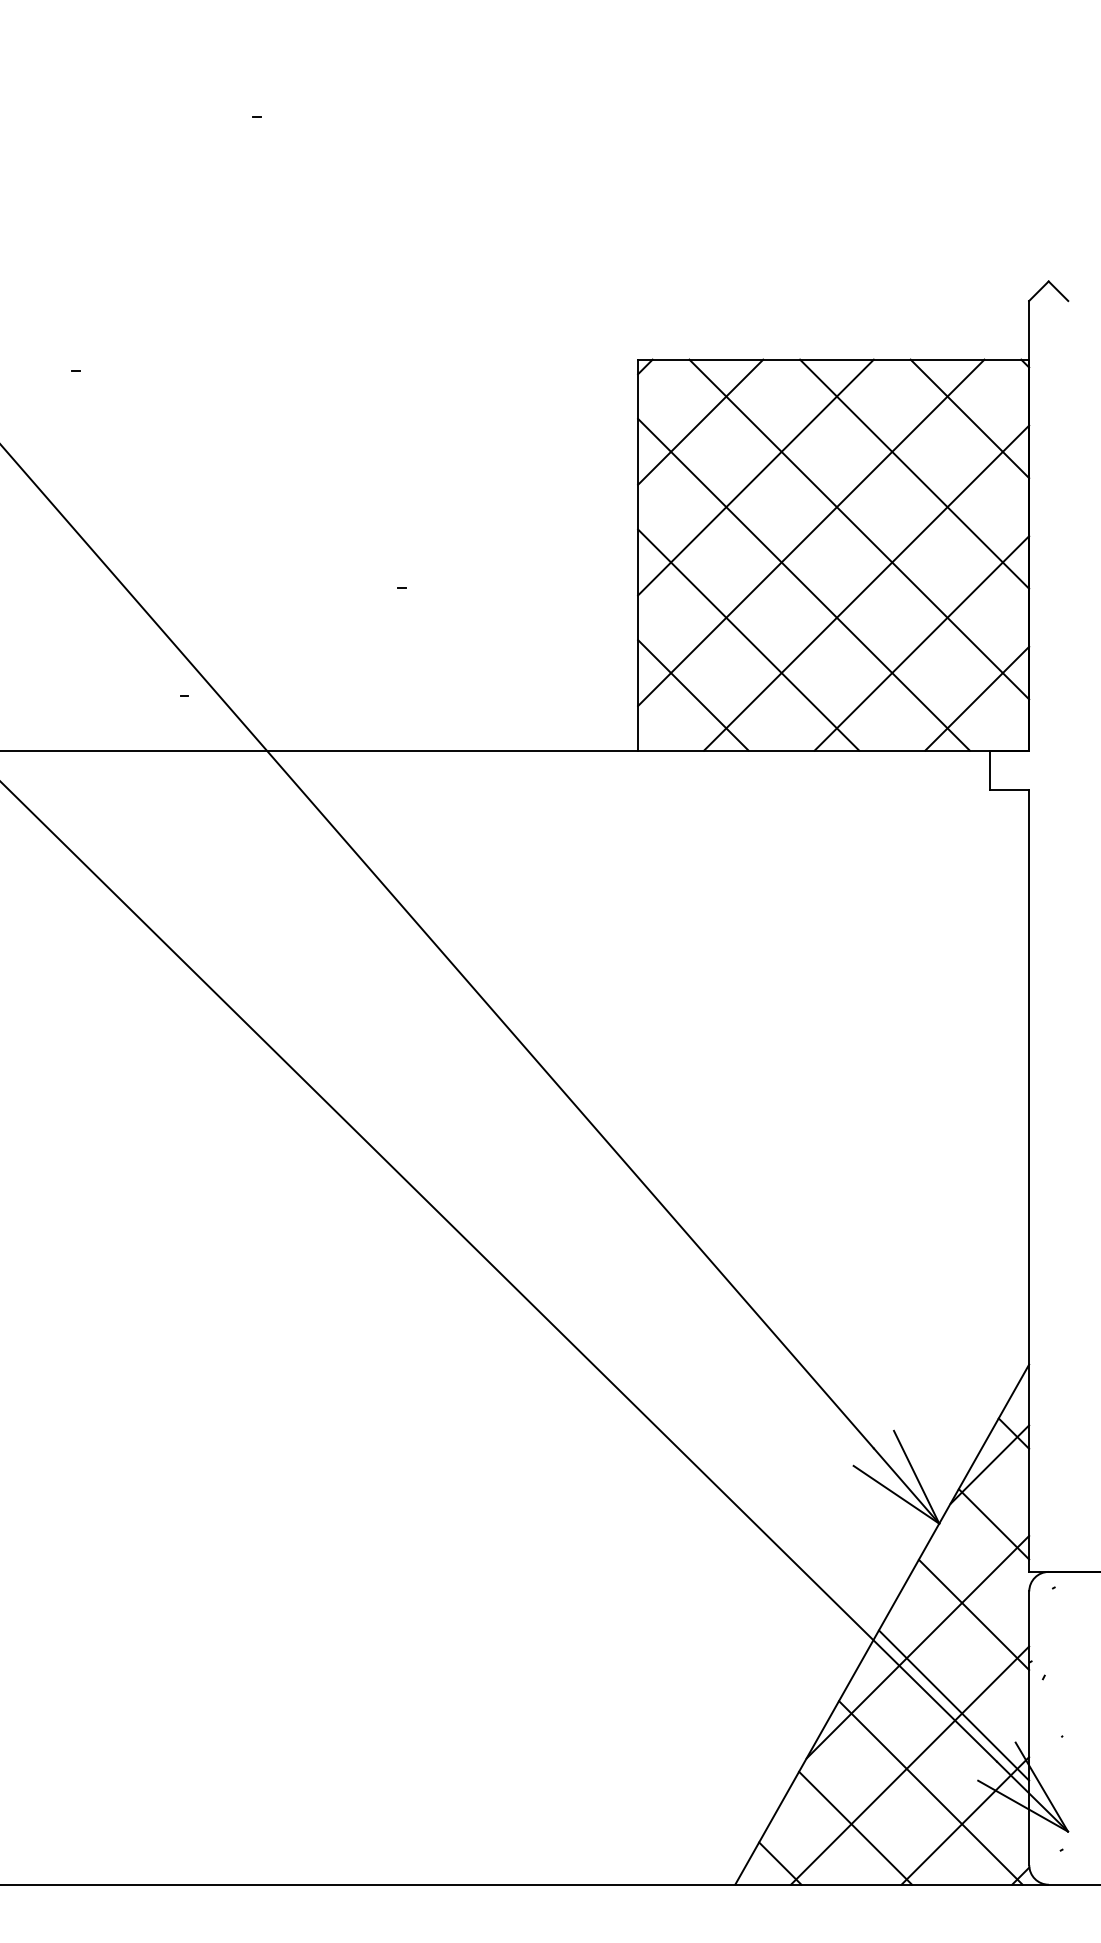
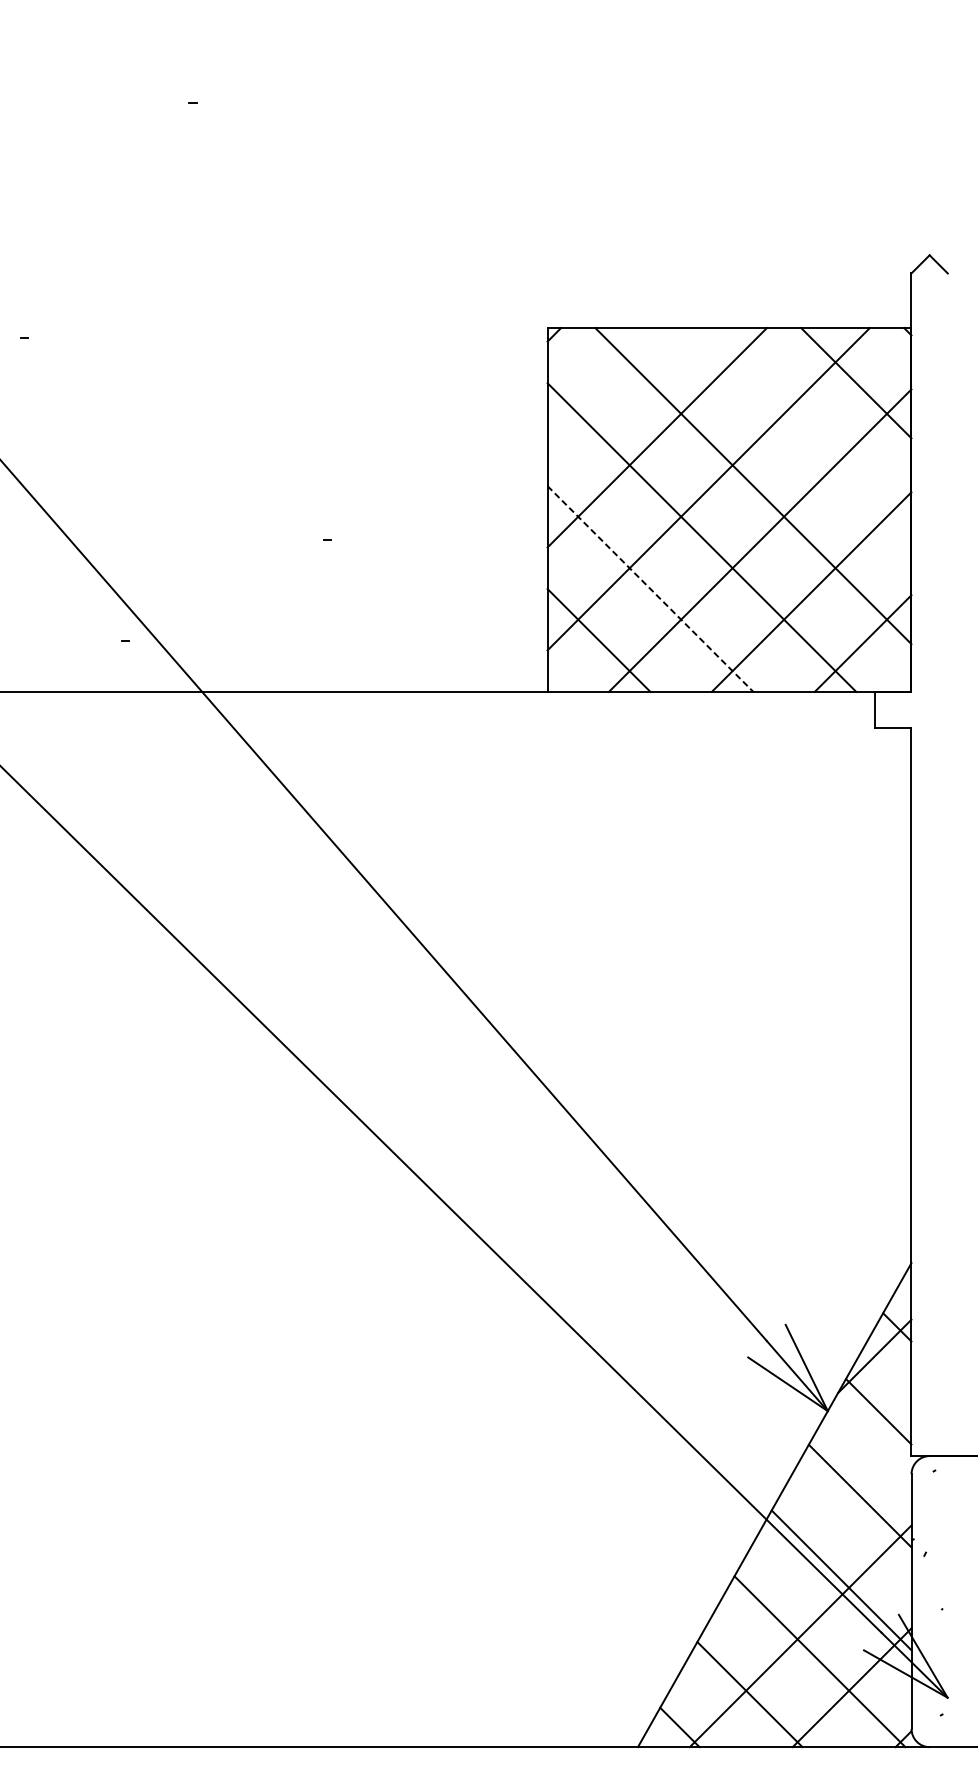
line: (700, 421) -> (605, 385), removed
line: (914, 473) -> (804, 433), removed
line: (749, 640) -> (651, 589), solid -> dashed
line: (917, 1646) -> (807, 1525), removed

